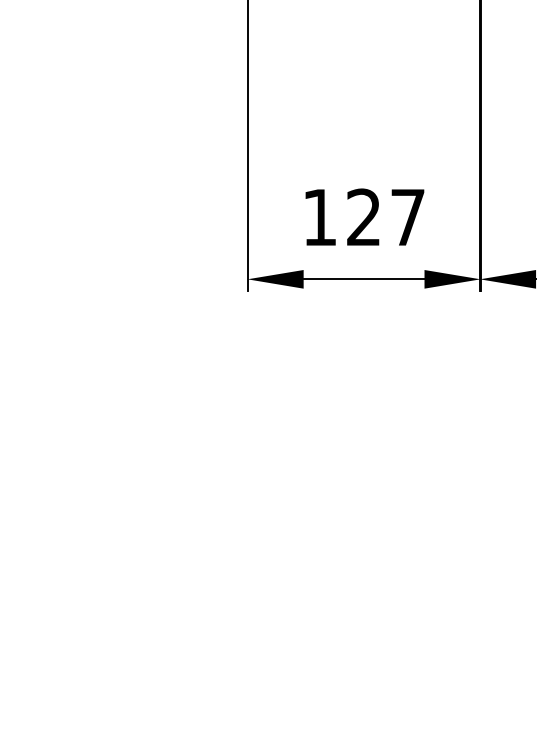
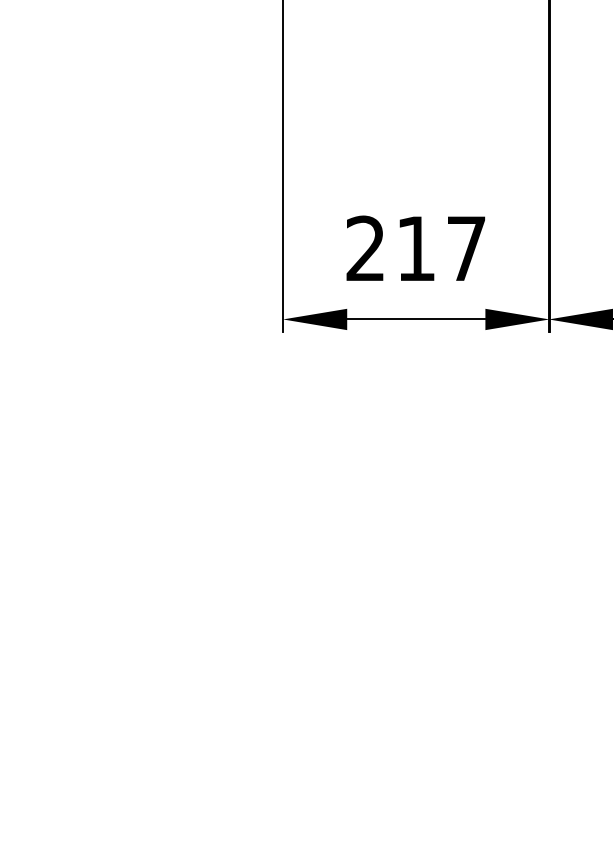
text: (341, 216) -> (390, 247), 127 -> 217

